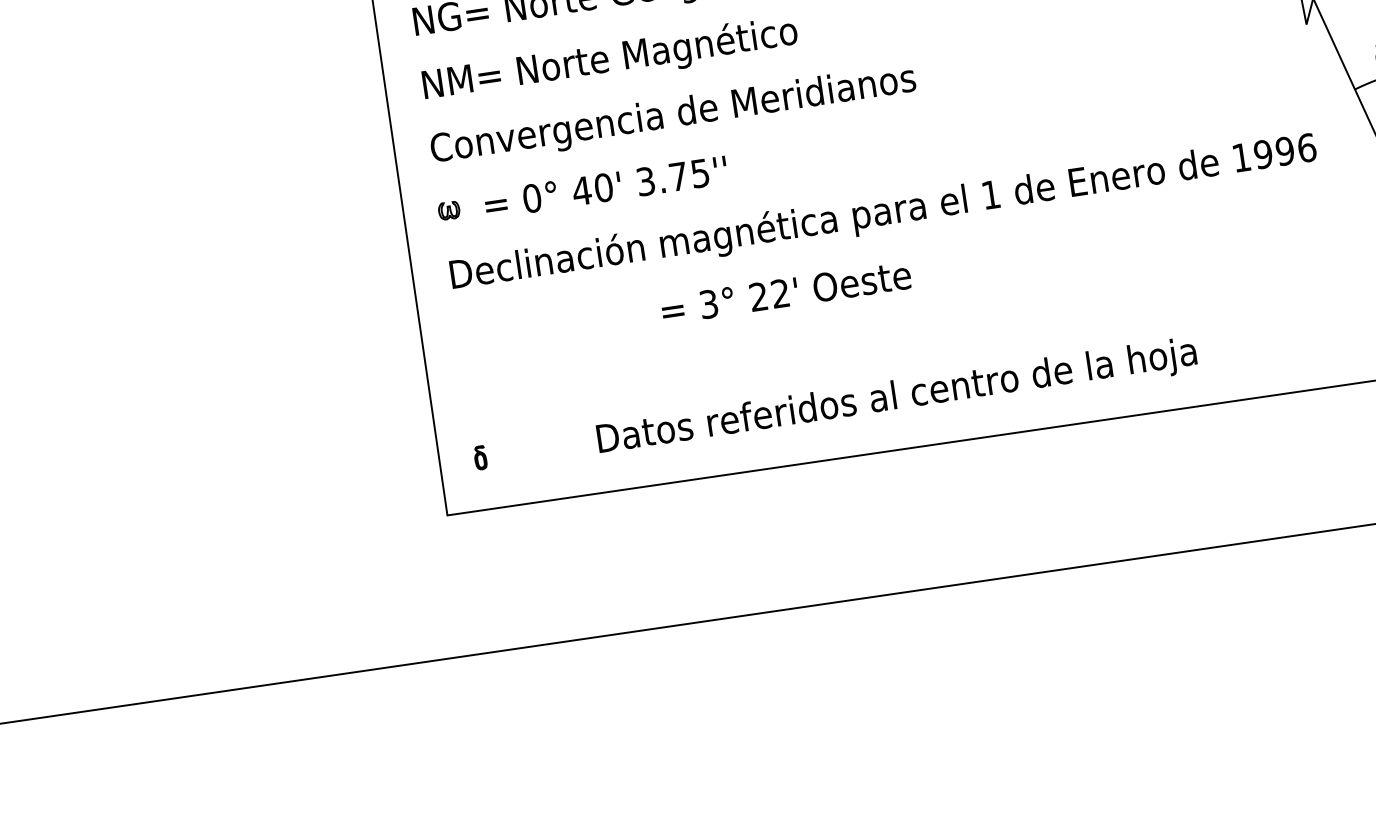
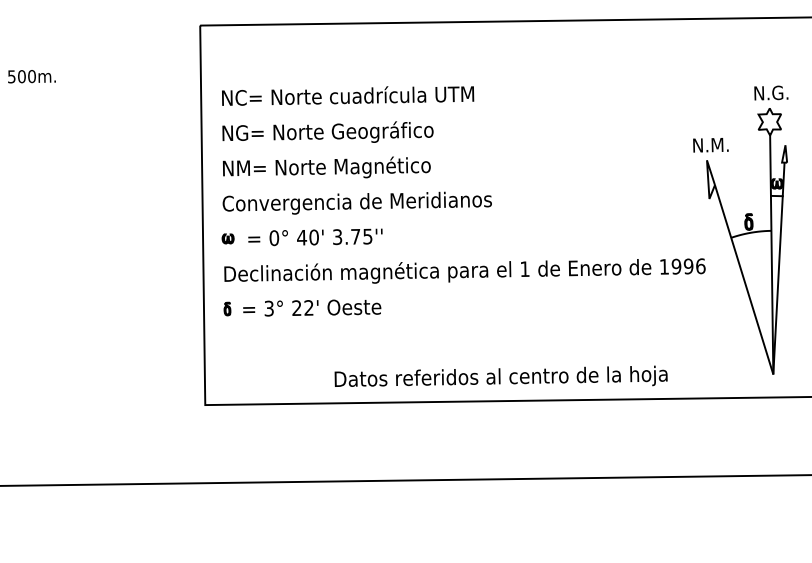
text: (786, 291) -> (312, 307), moved
text: (895, 393) -> (500, 375), moved
part: (480, 456) -> (227, 308), moved

